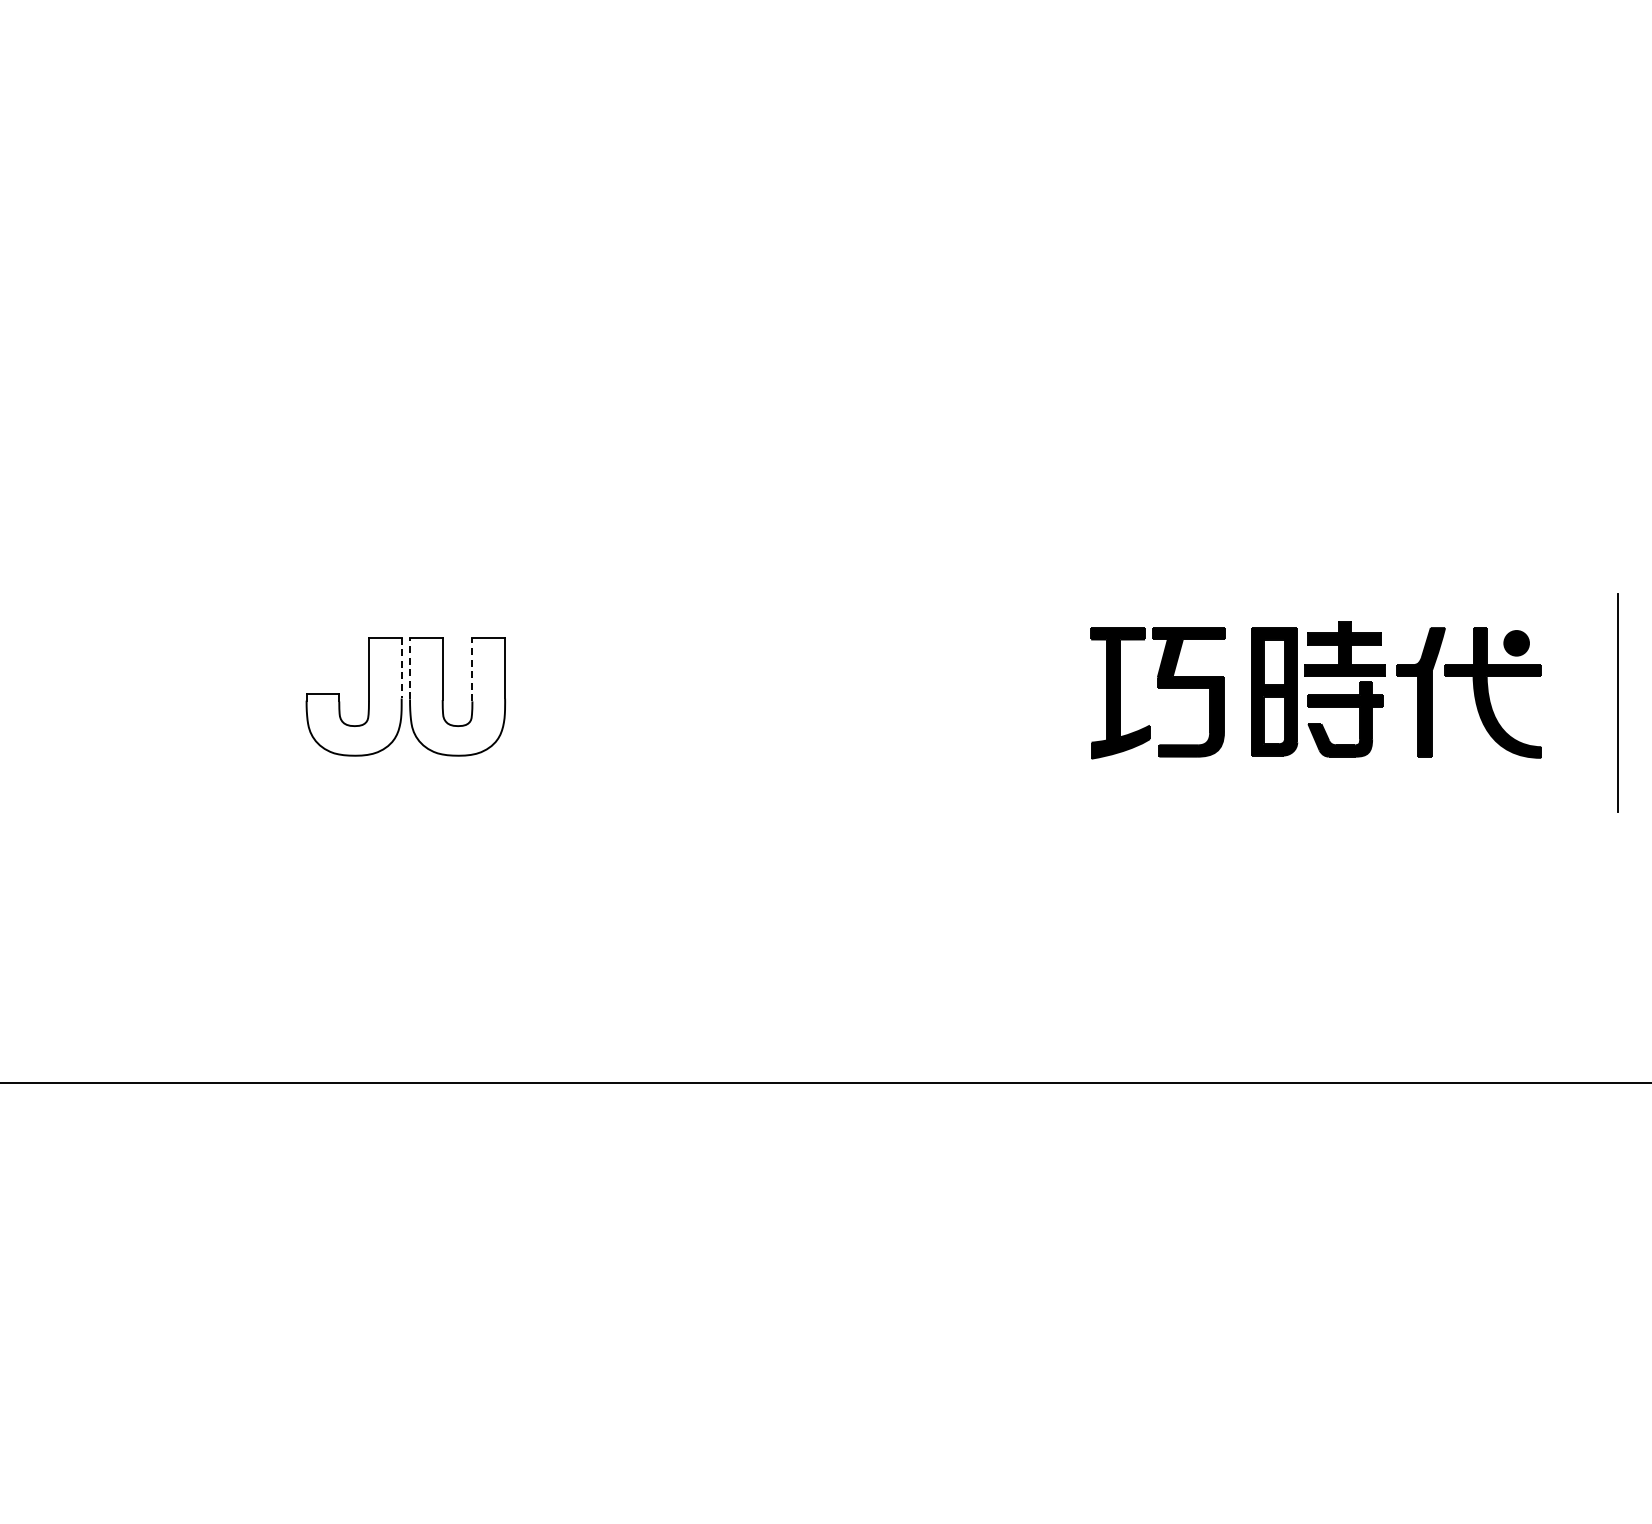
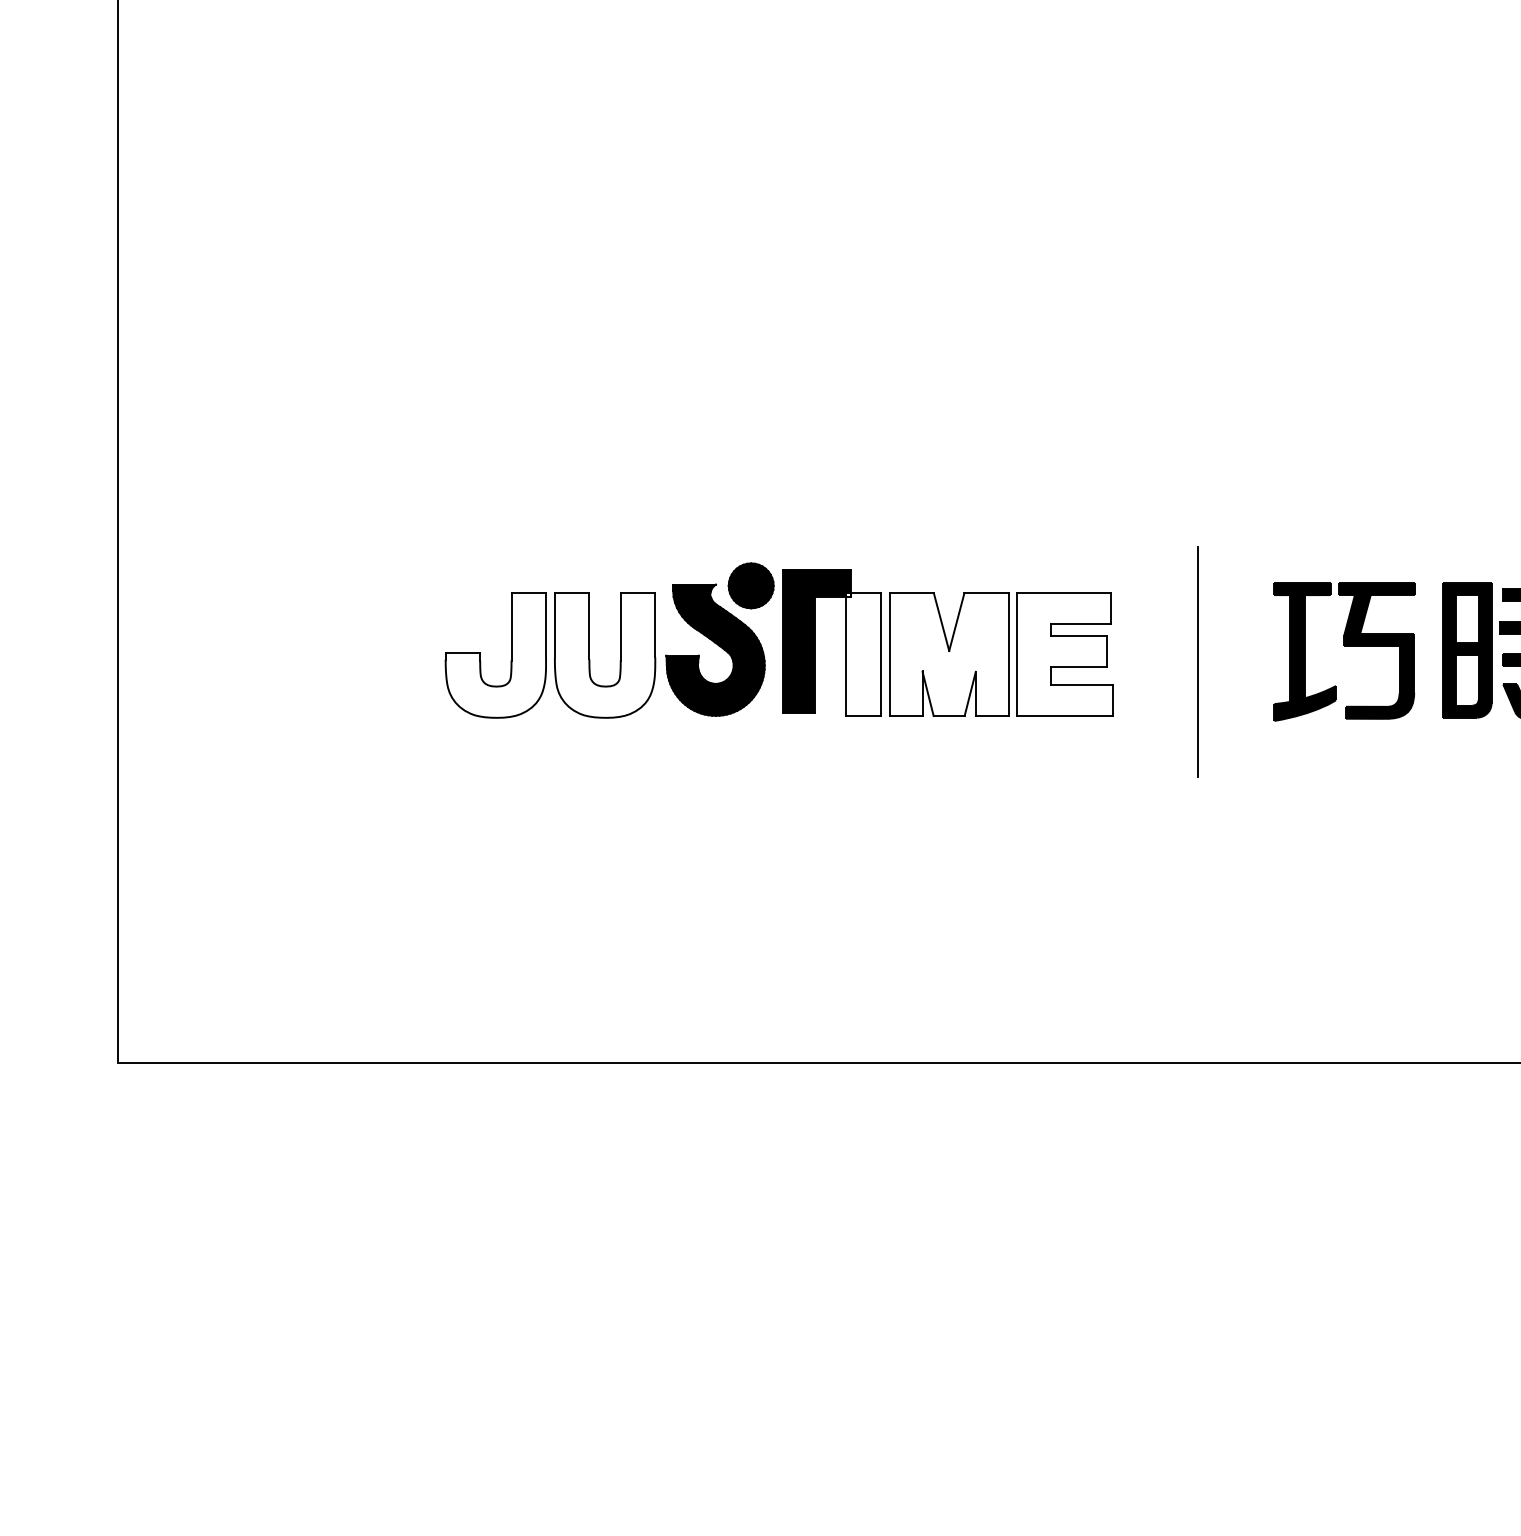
line: (401, 668) -> (545, 625), dashed -> solid
line: (410, 668) -> (555, 625), dashed -> solid
line: (472, 669) -> (620, 626), dashed -> solid
part: (726, 681) -> (888, 639), added
line: (1019, 702) -> (1198, 661), added

